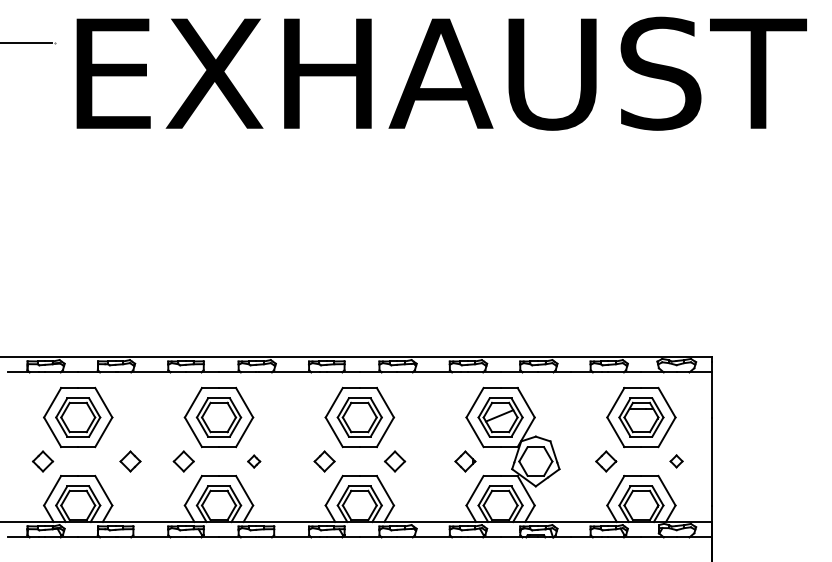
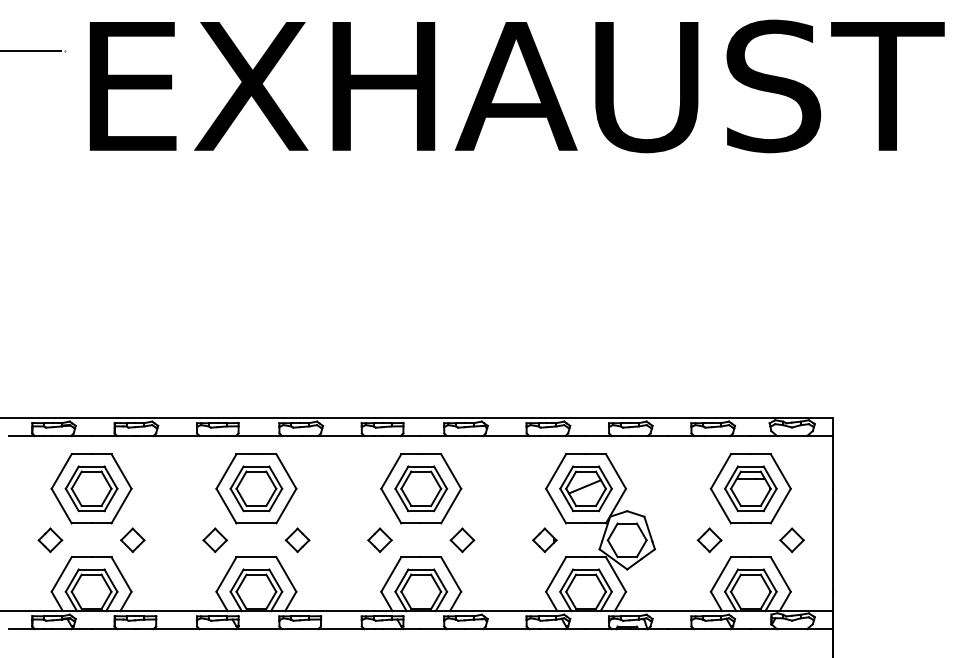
part: (676, 460) -> (791, 539), size x1.67
part: (130, 461) -> (132, 540), moved
part: (254, 461) -> (297, 540), size x1.67

